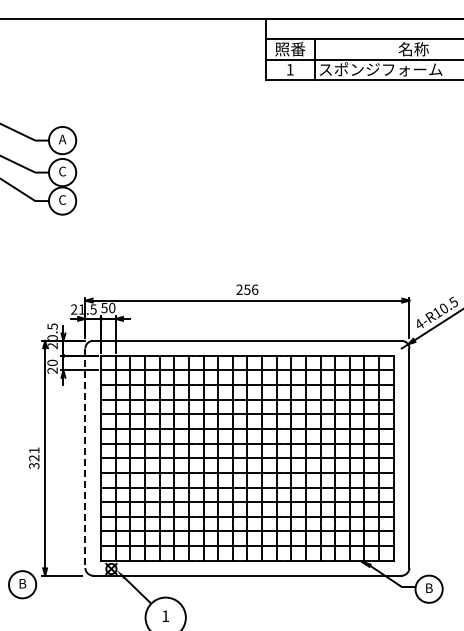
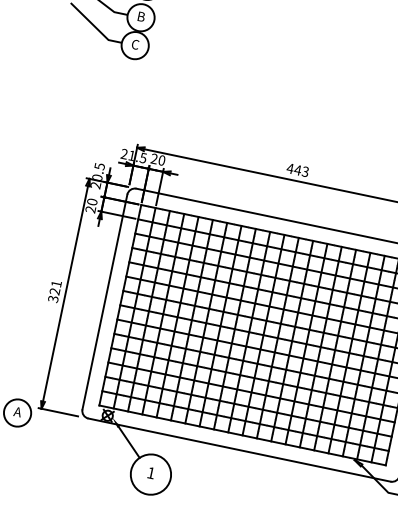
text: (62, 171) -> (141, 16), C -> B
text: (247, 289) -> (298, 170), 256 -> 443
text: (104, 307) -> (154, 158), 50 -> 20
line: (85, 458) -> (104, 302), dashed -> solid
text: (22, 583) -> (17, 411), B -> A

